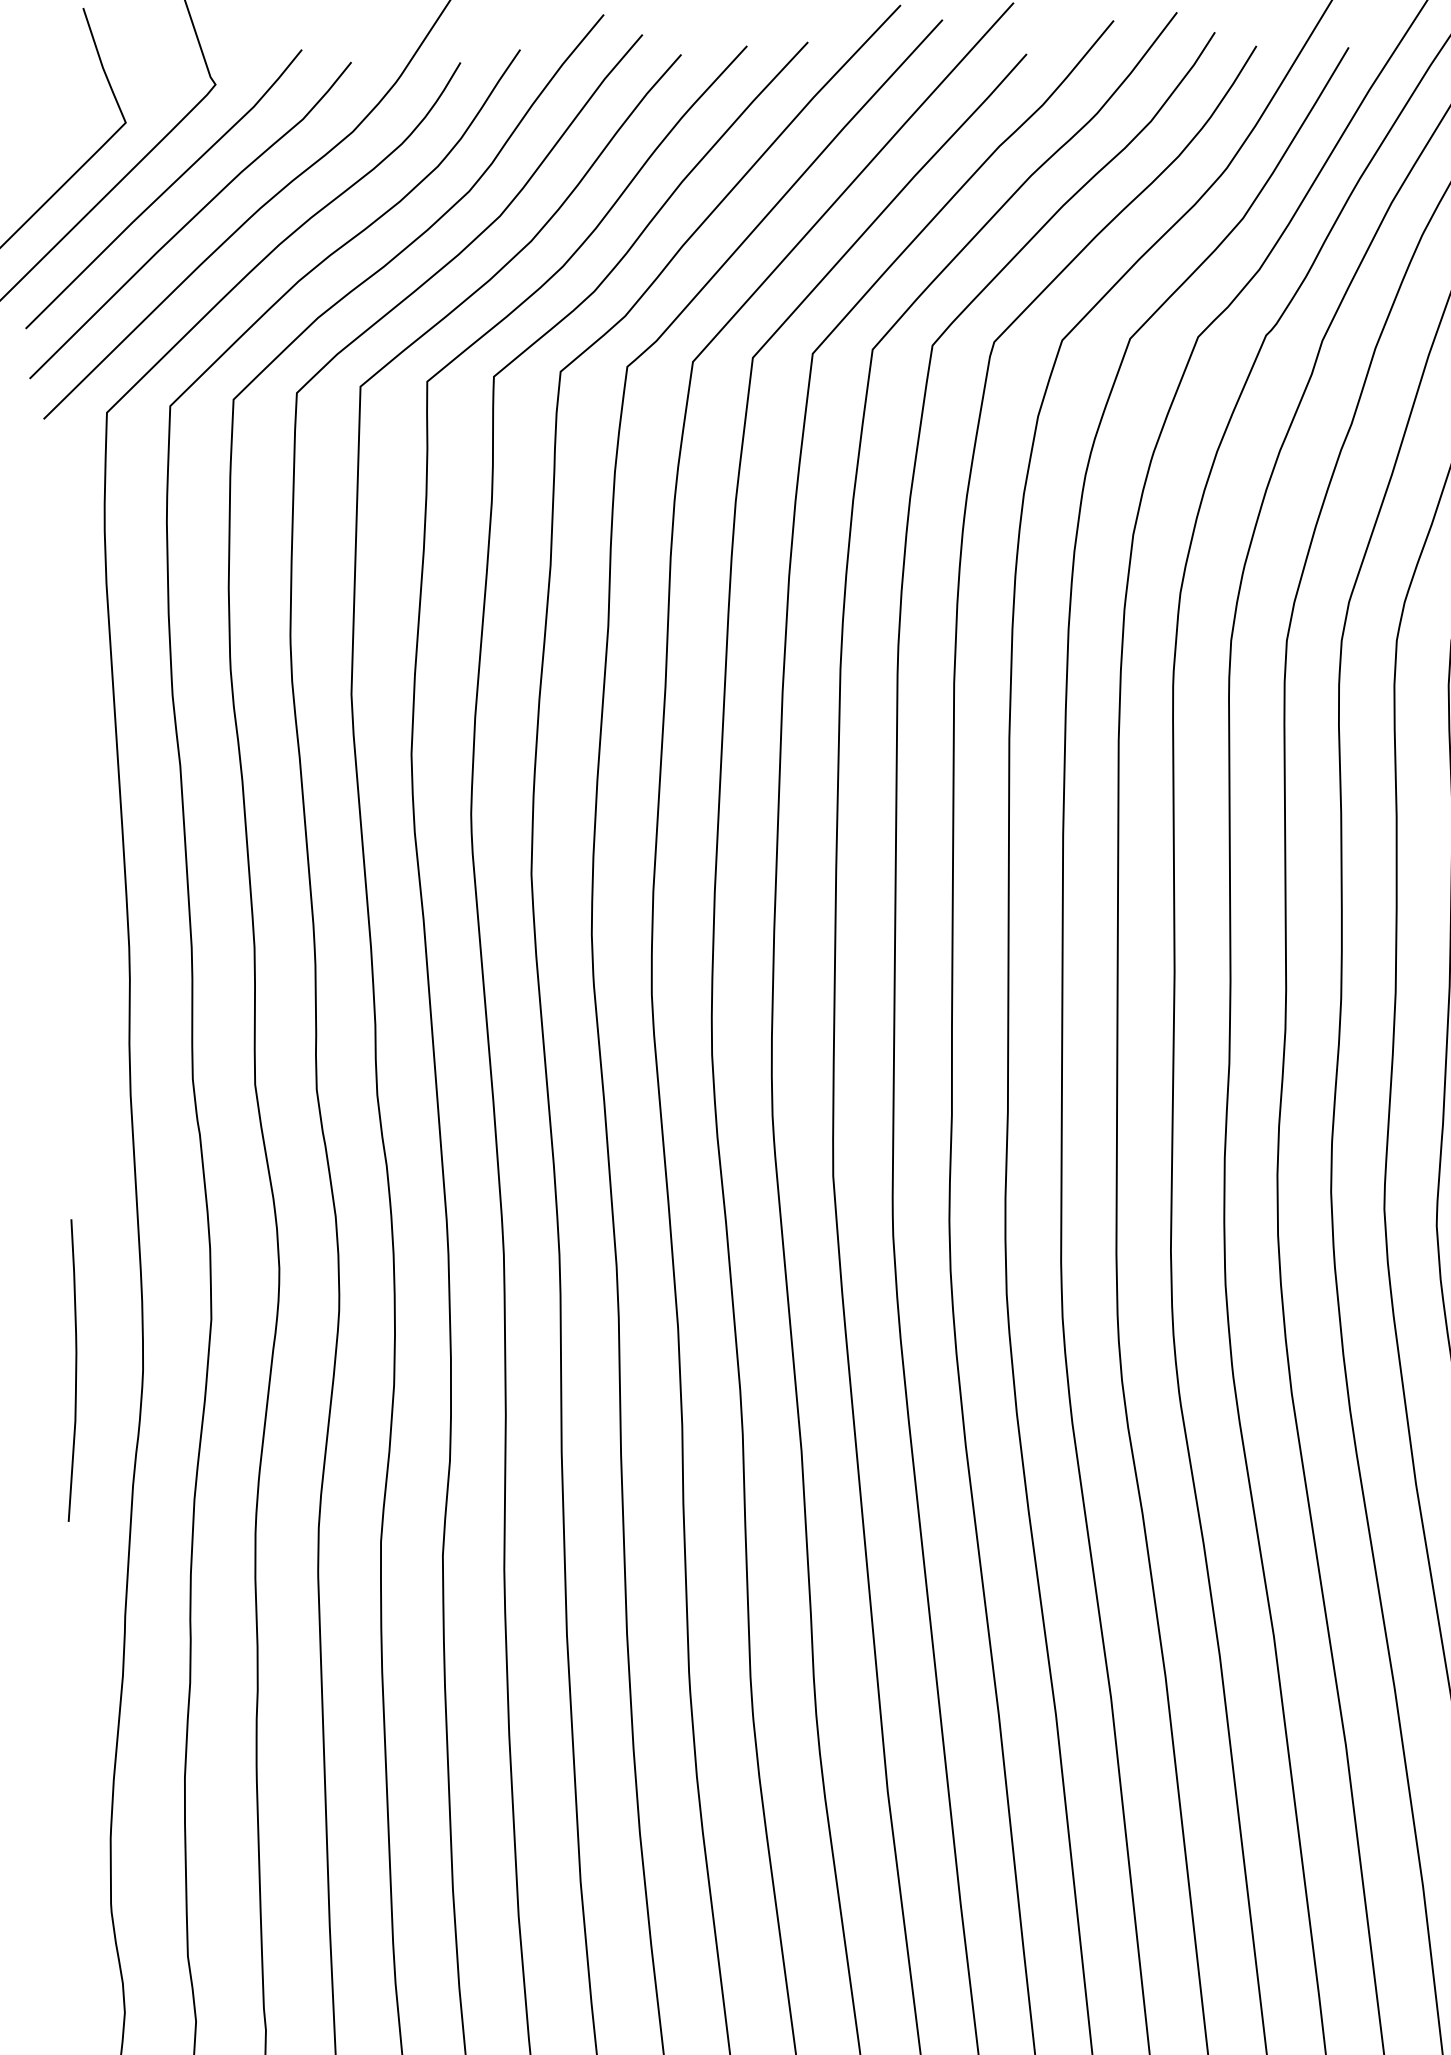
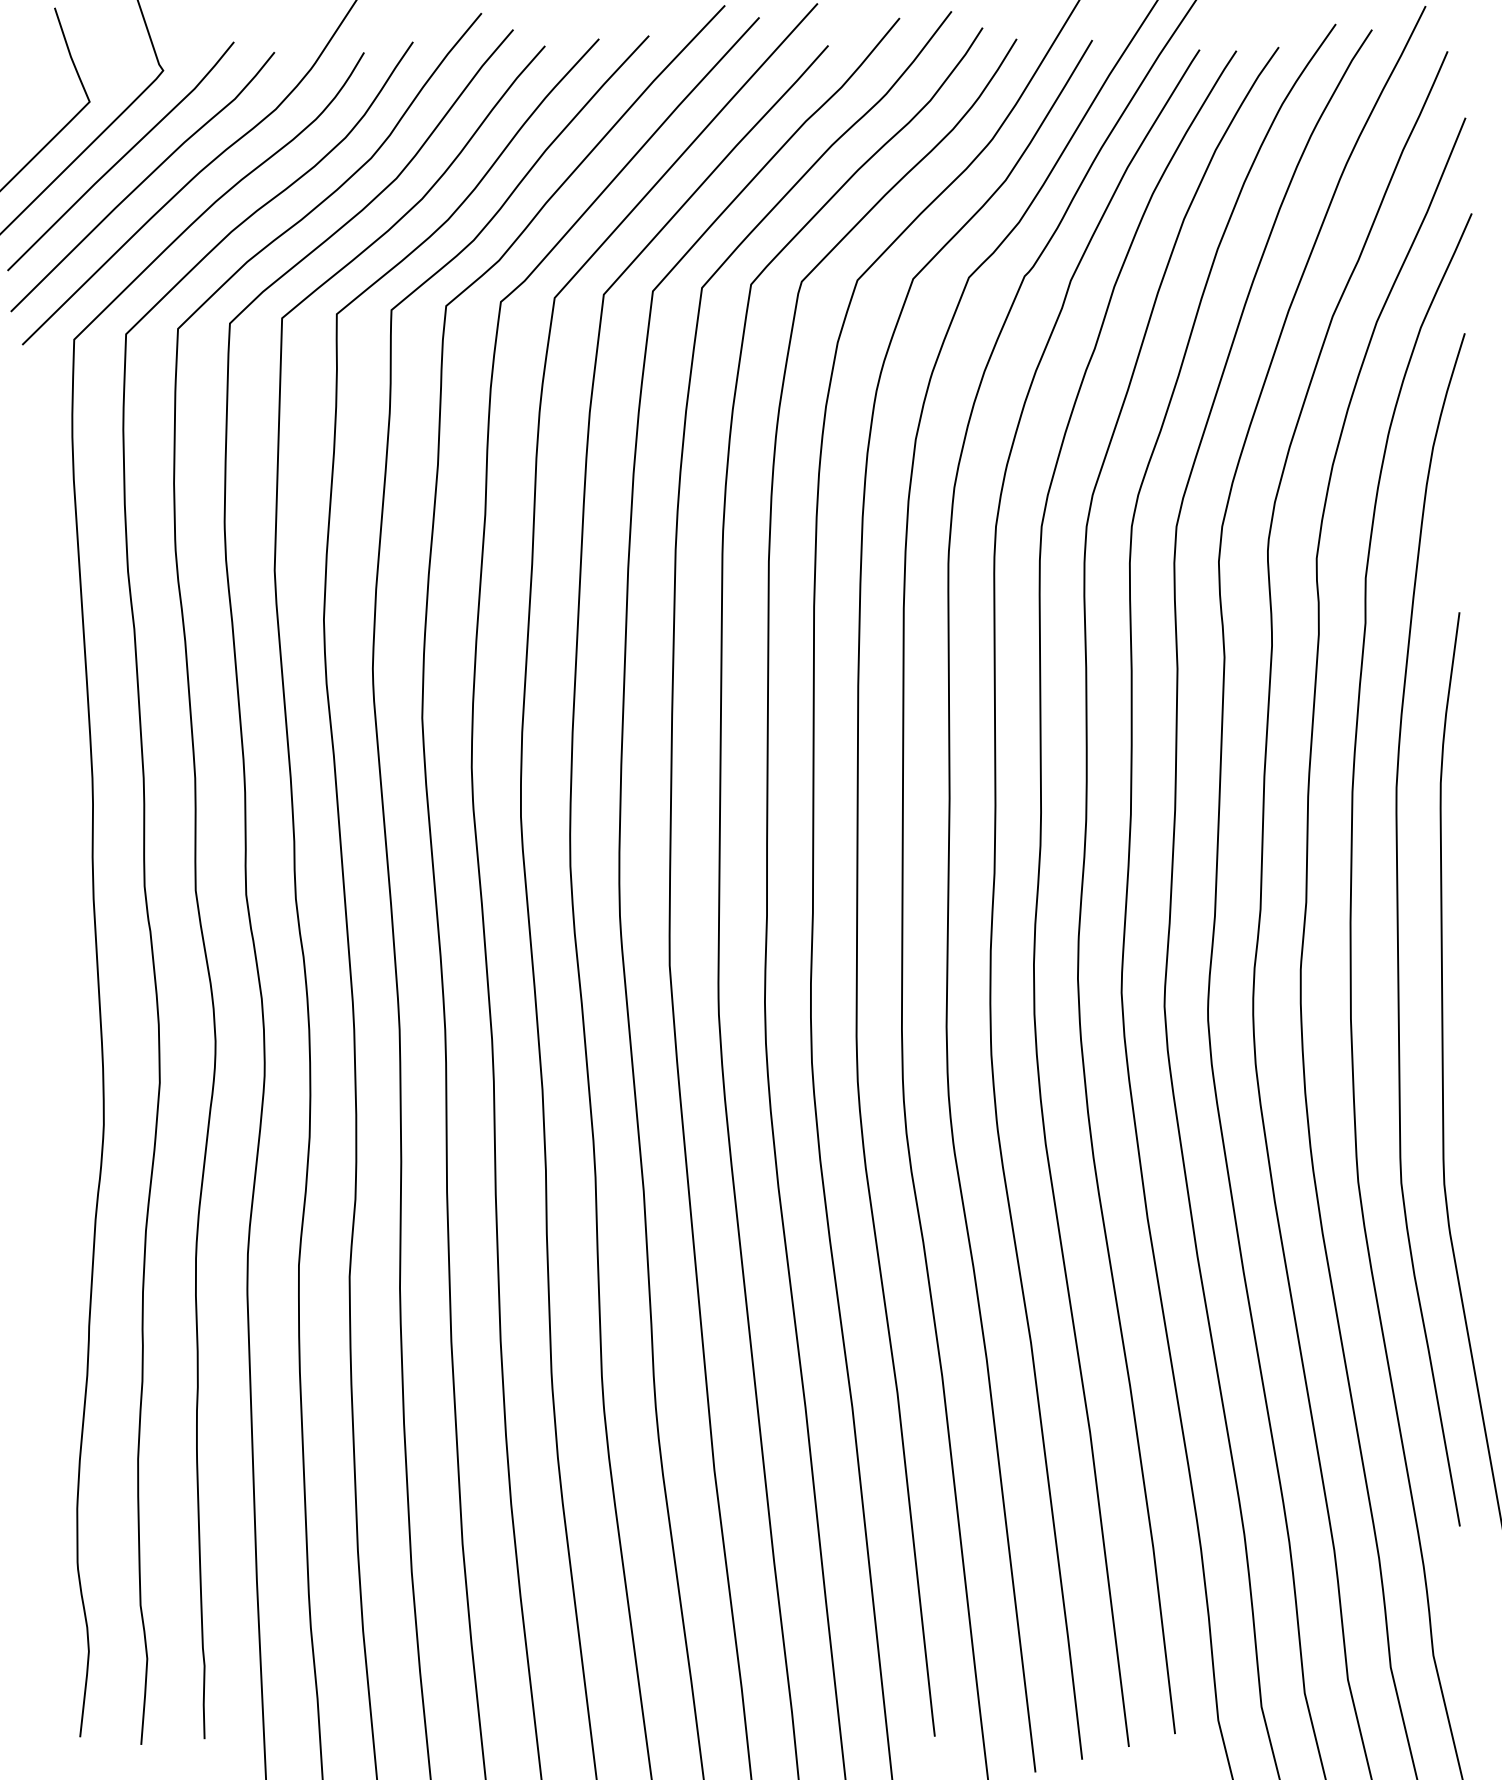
curve: (75, 1371) -> (48, 1125), removed

